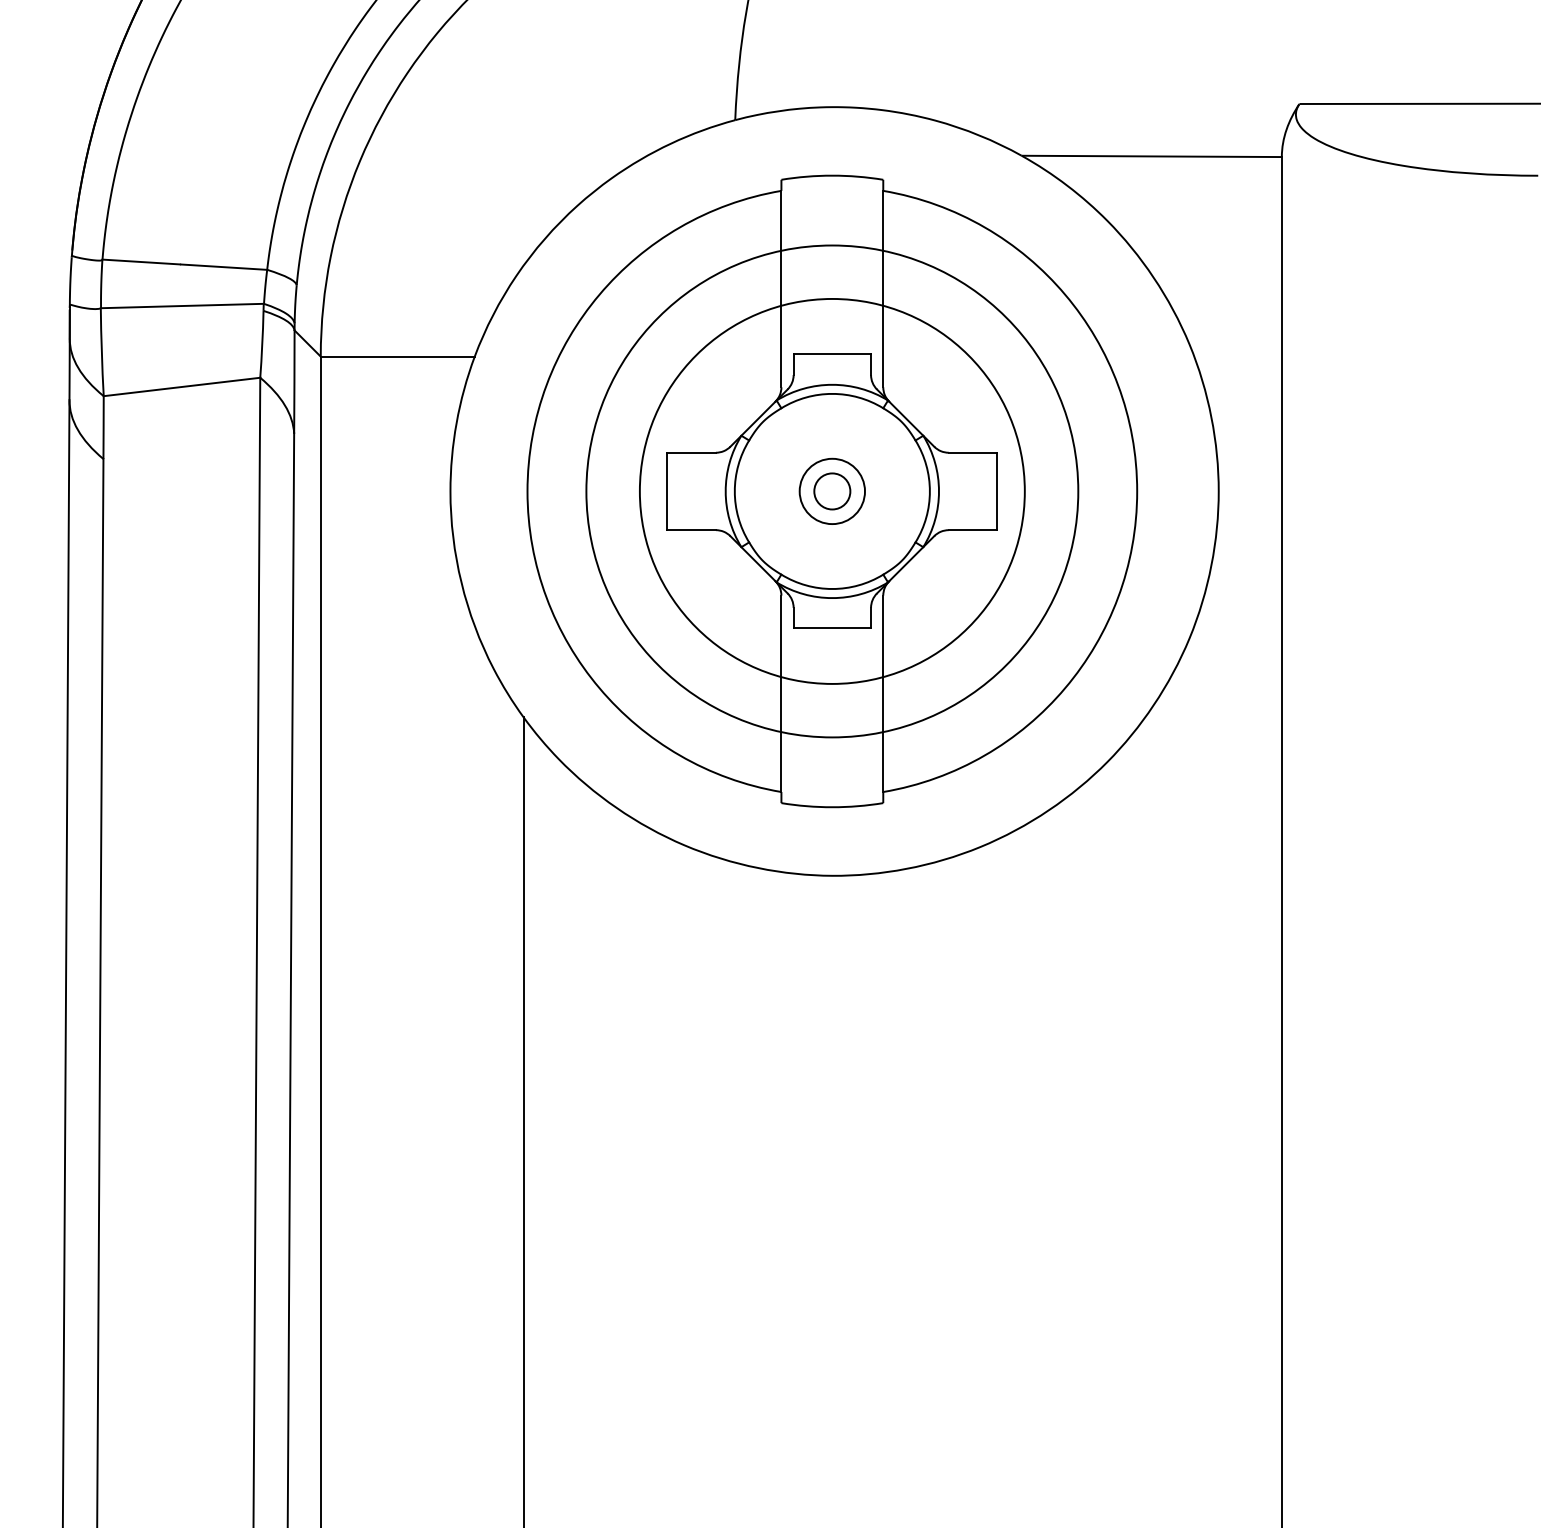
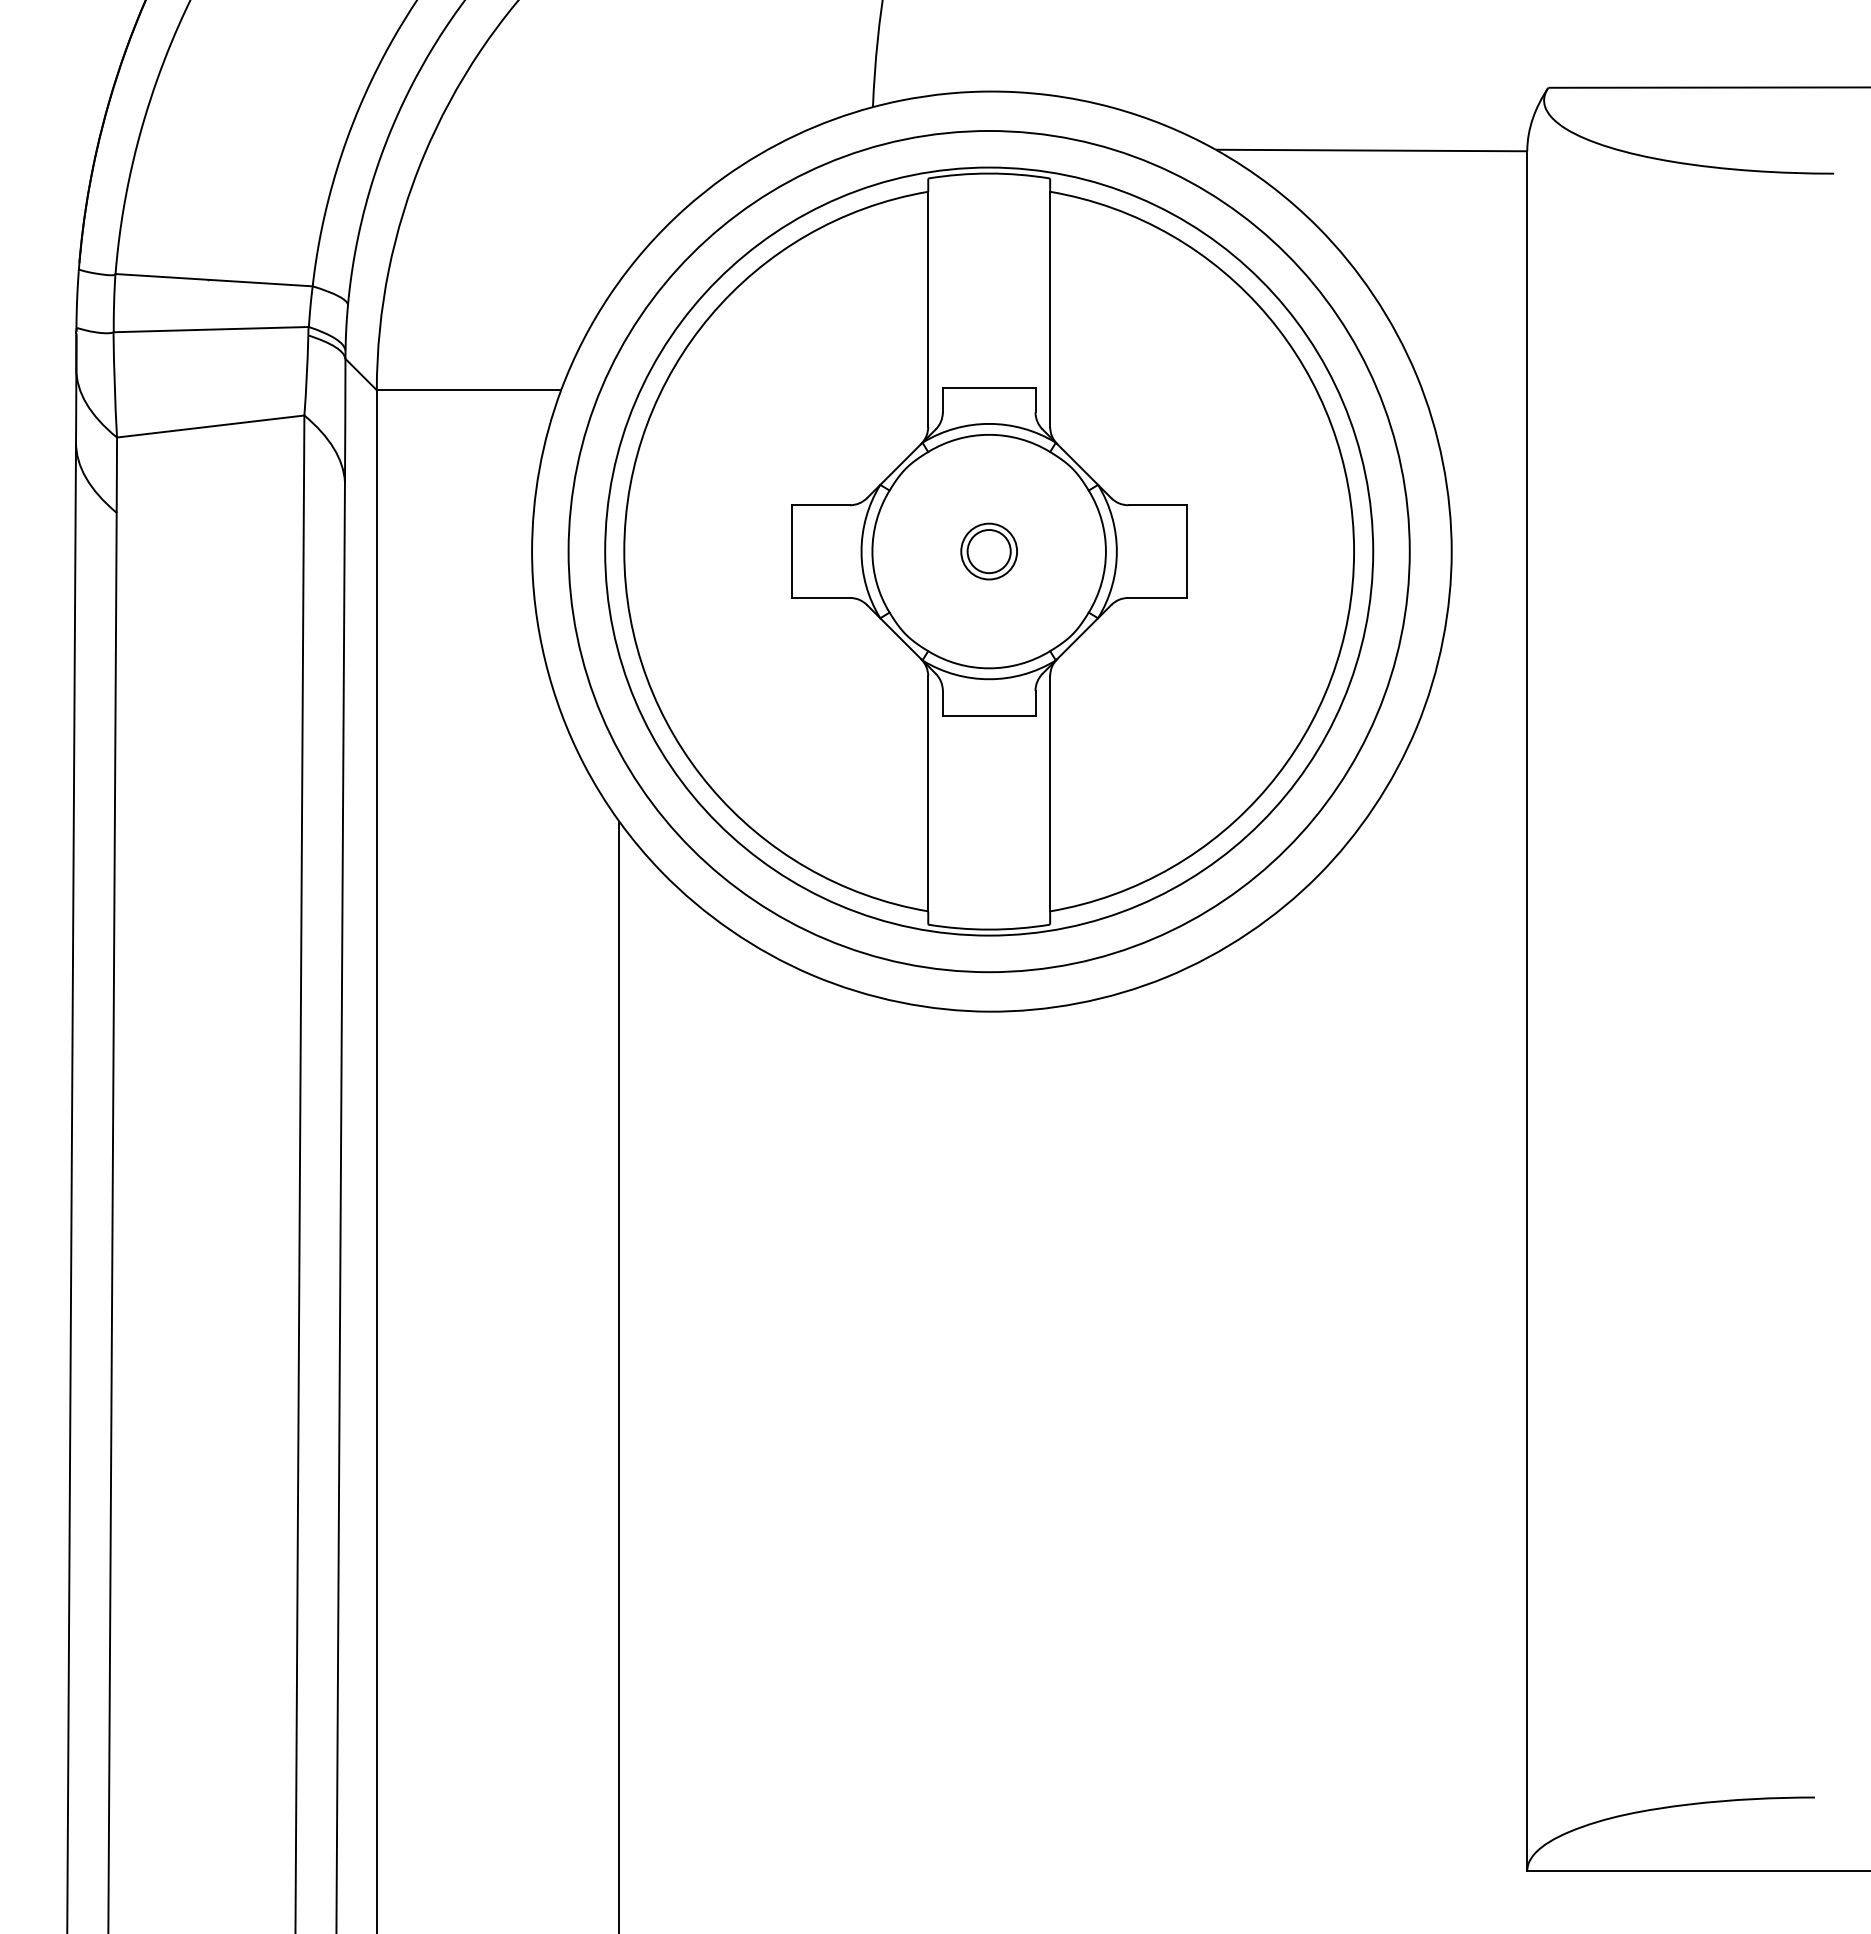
circle: (831, 491) -> (988, 551), size x1.43
circle: (832, 491) -> (989, 551), size x0.71
circle: (832, 491) -> (989, 551), size x1.67

